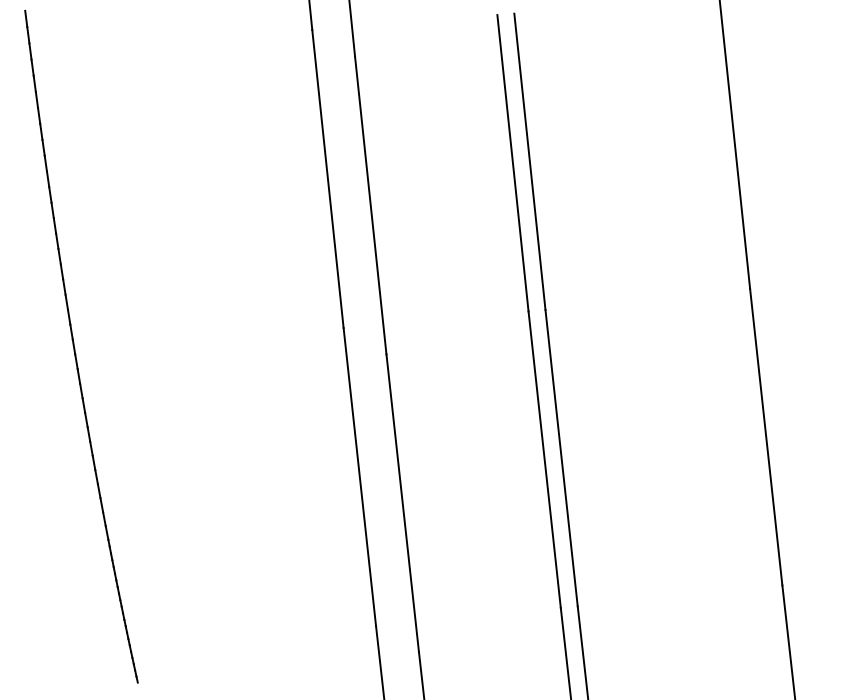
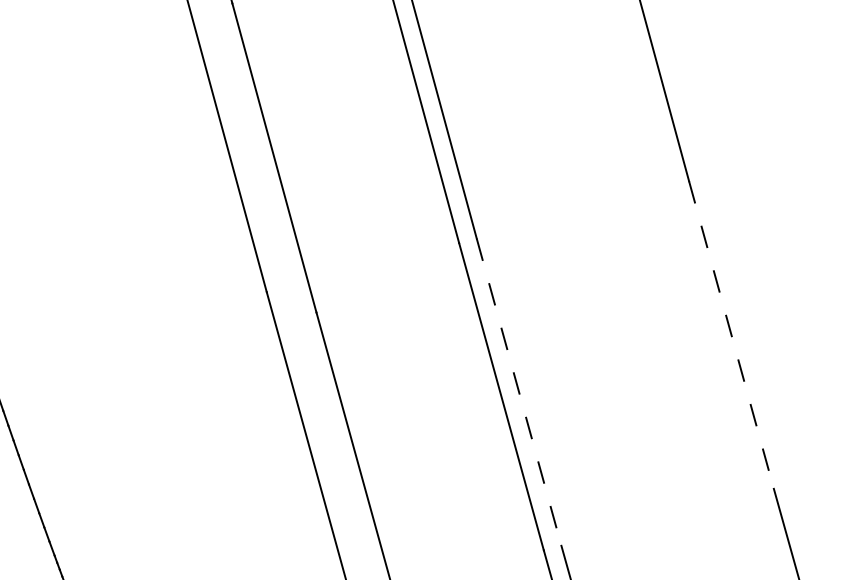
line: (766, 437) -> (731, 335), solid -> dashed
line: (561, 458) -> (519, 392), solid -> dashed

